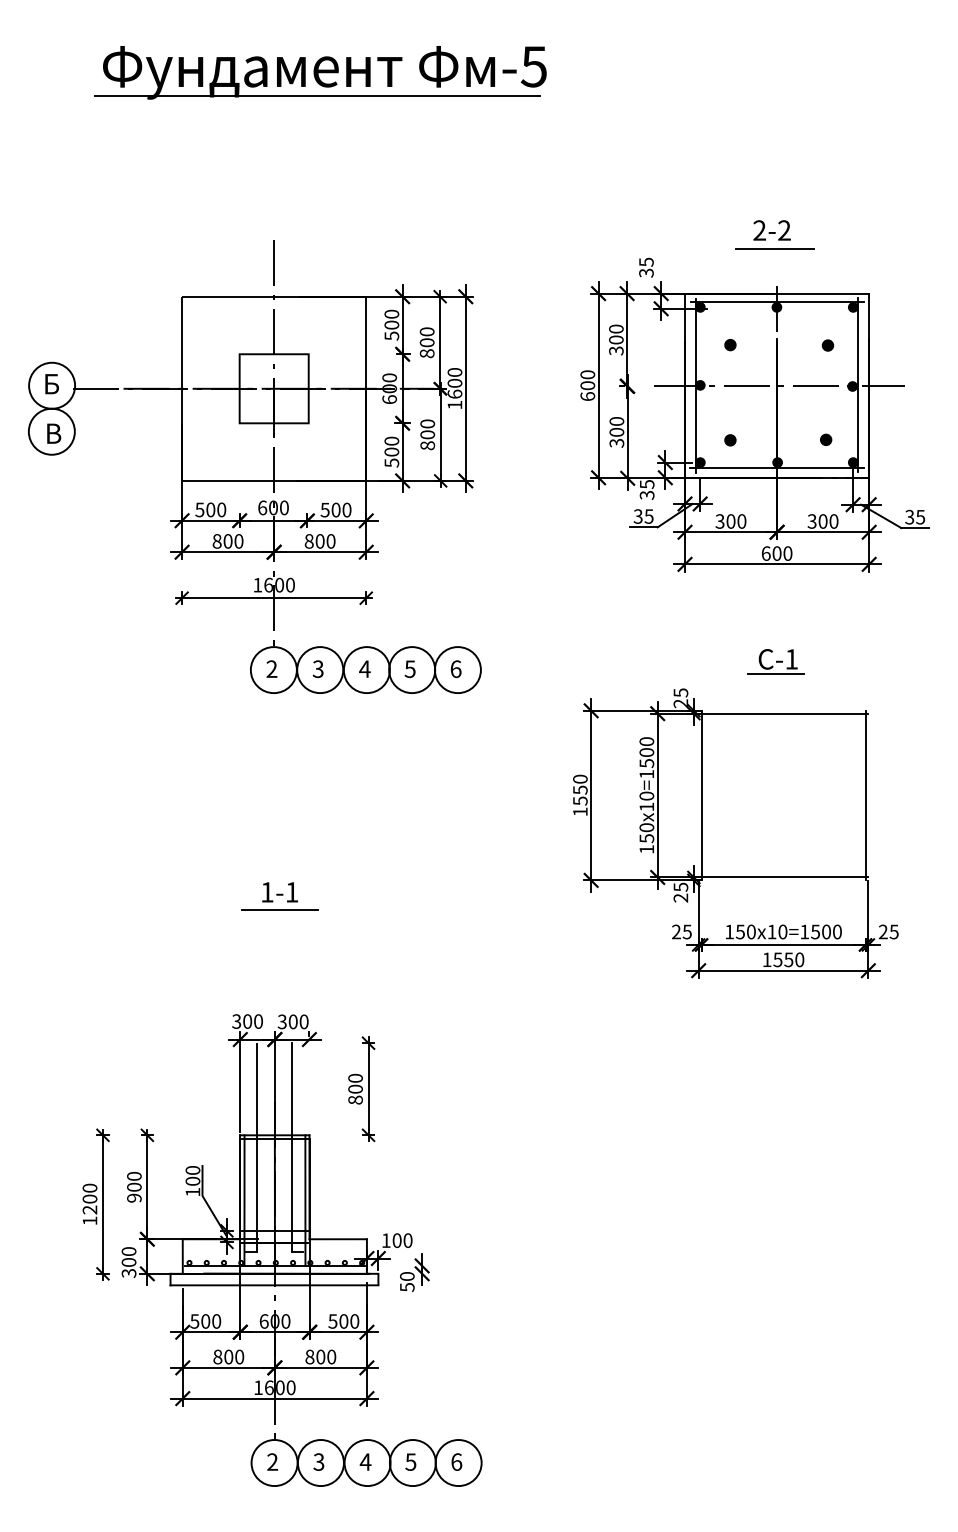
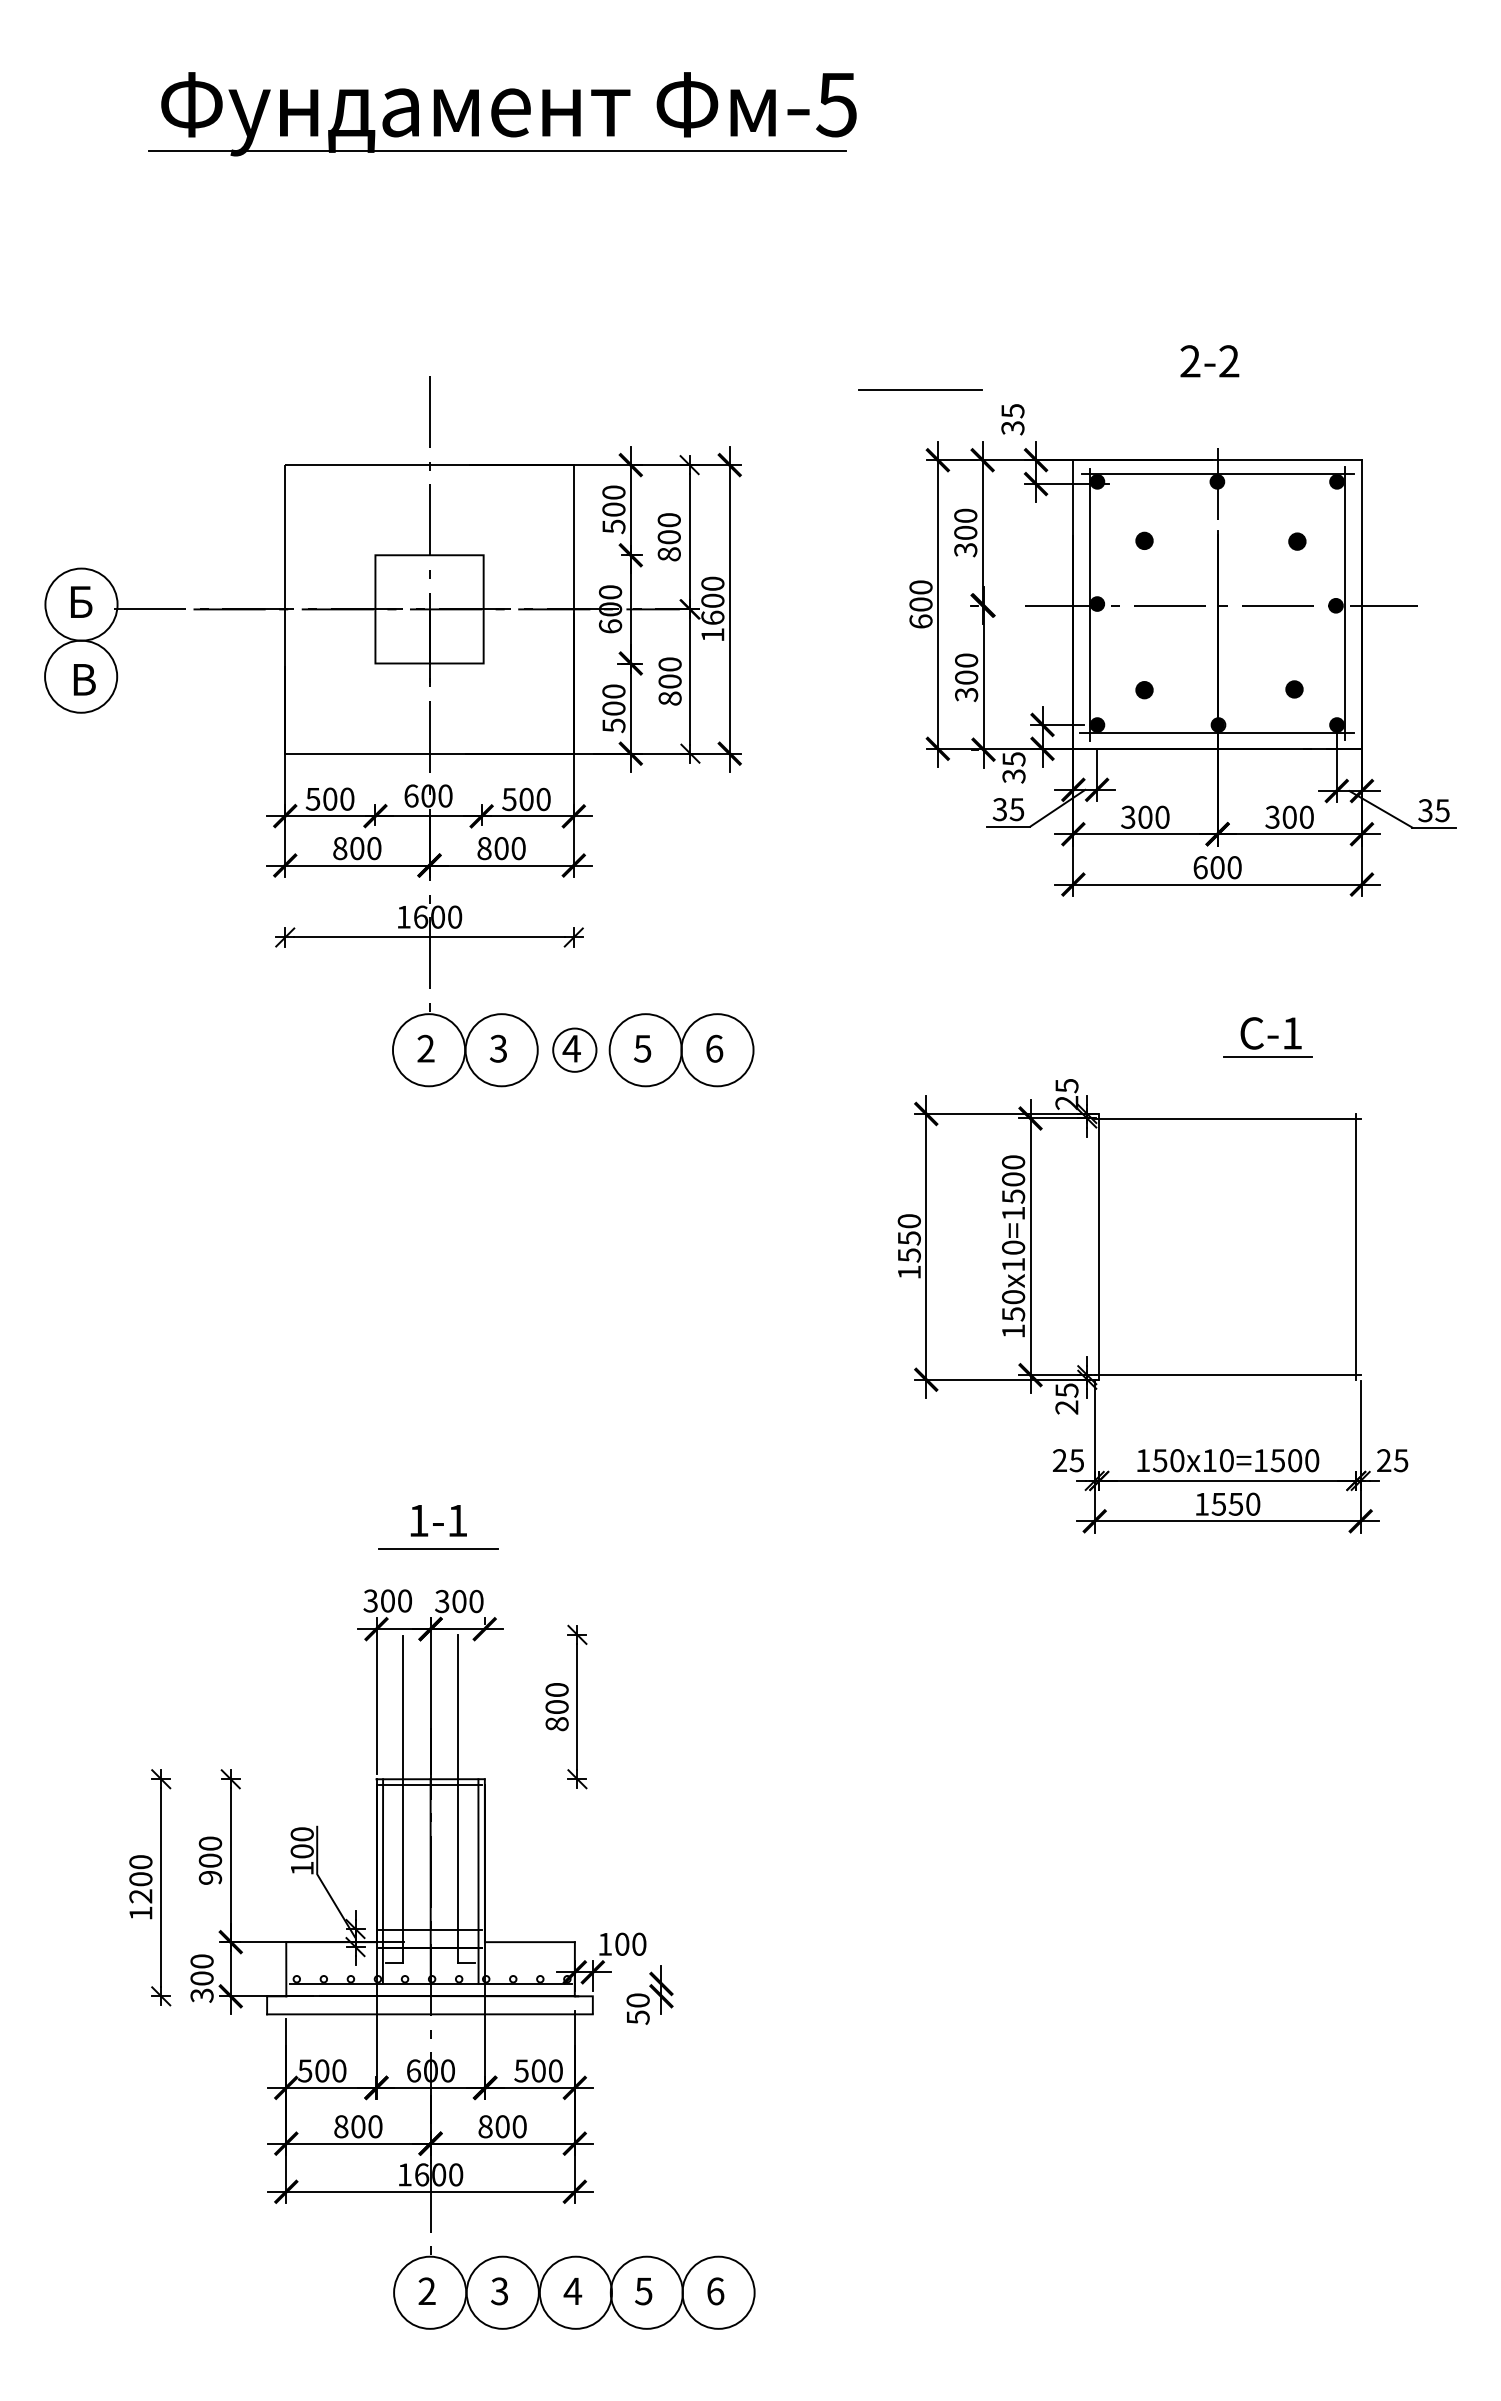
line: (774, 248) -> (920, 389), moved
part: (775, 661) -> (1266, 1036), moved
circle: (366, 670) -> (574, 1050), size x0.6
part: (279, 896) -> (437, 1527), moved

